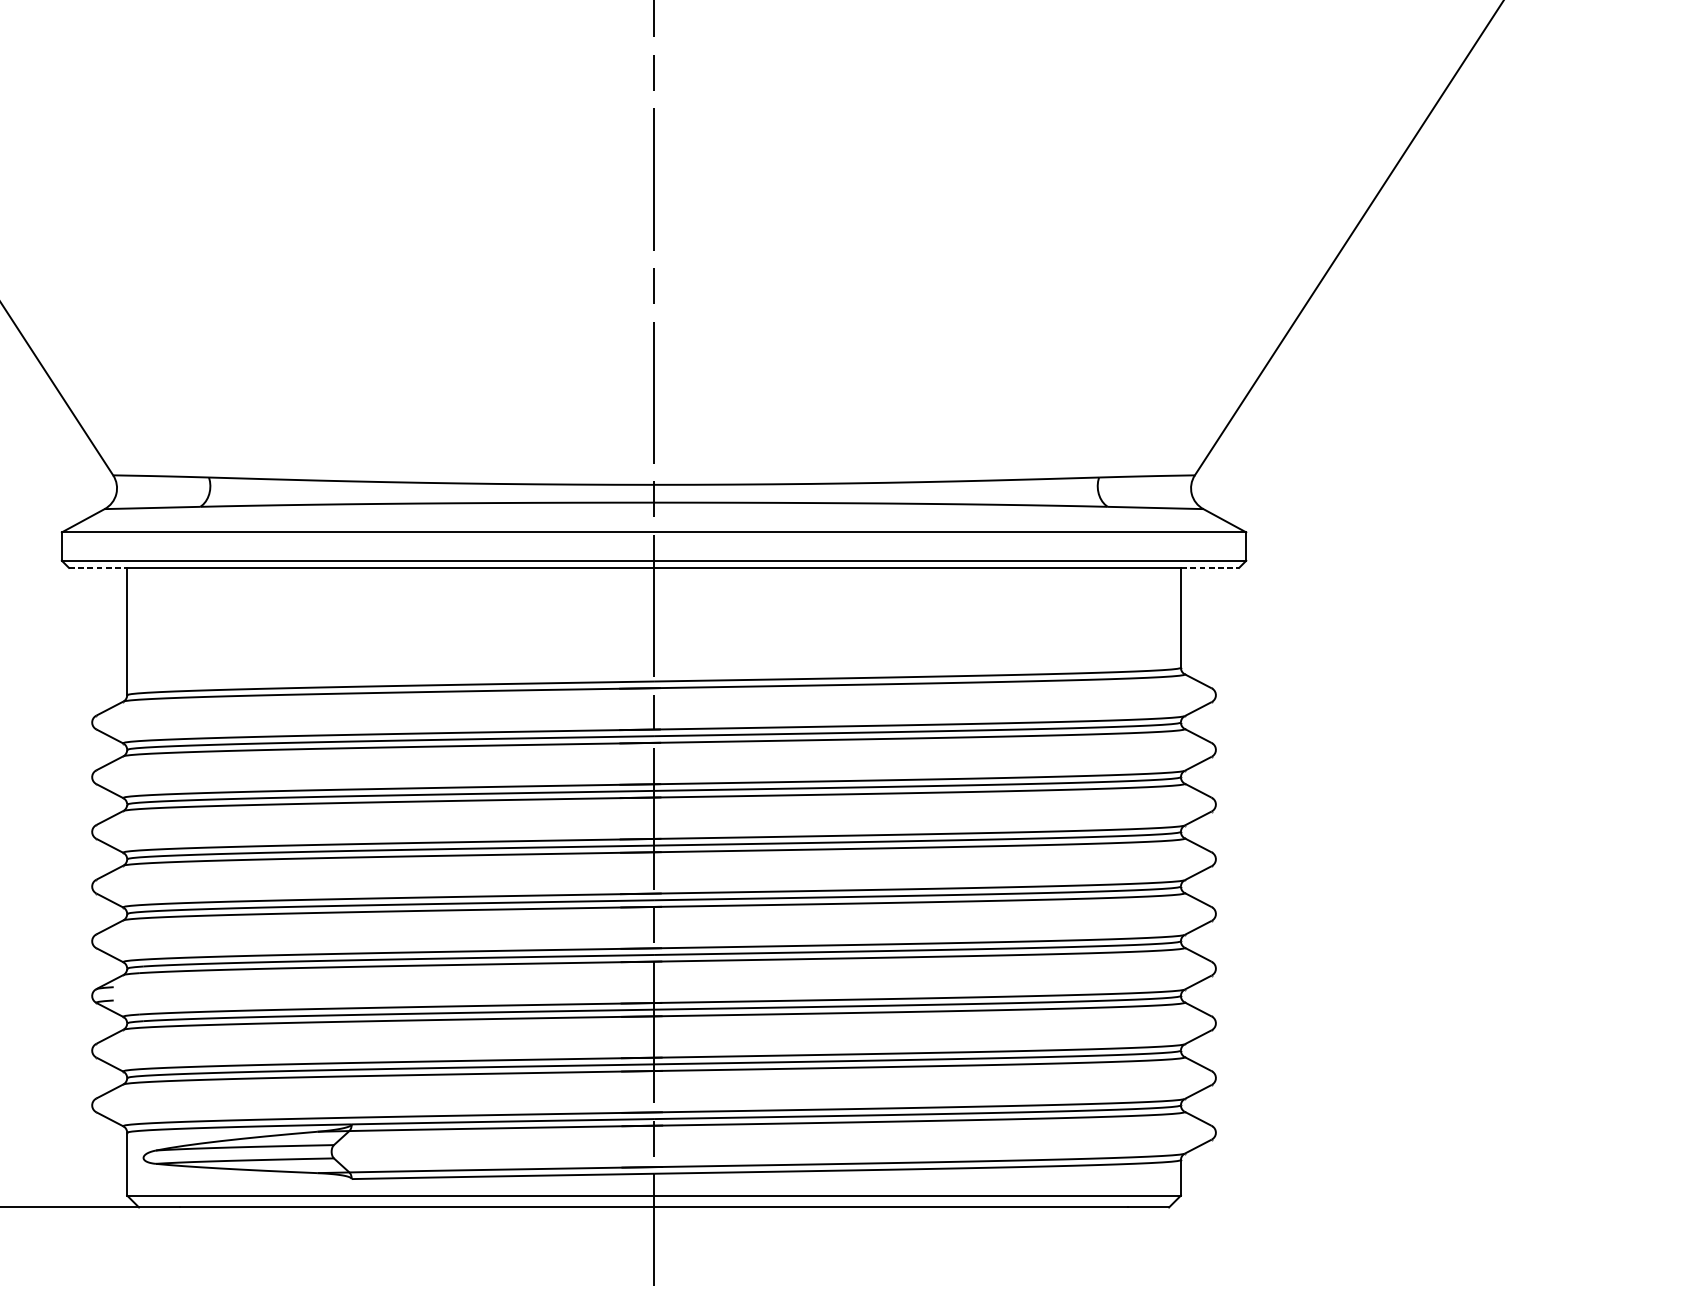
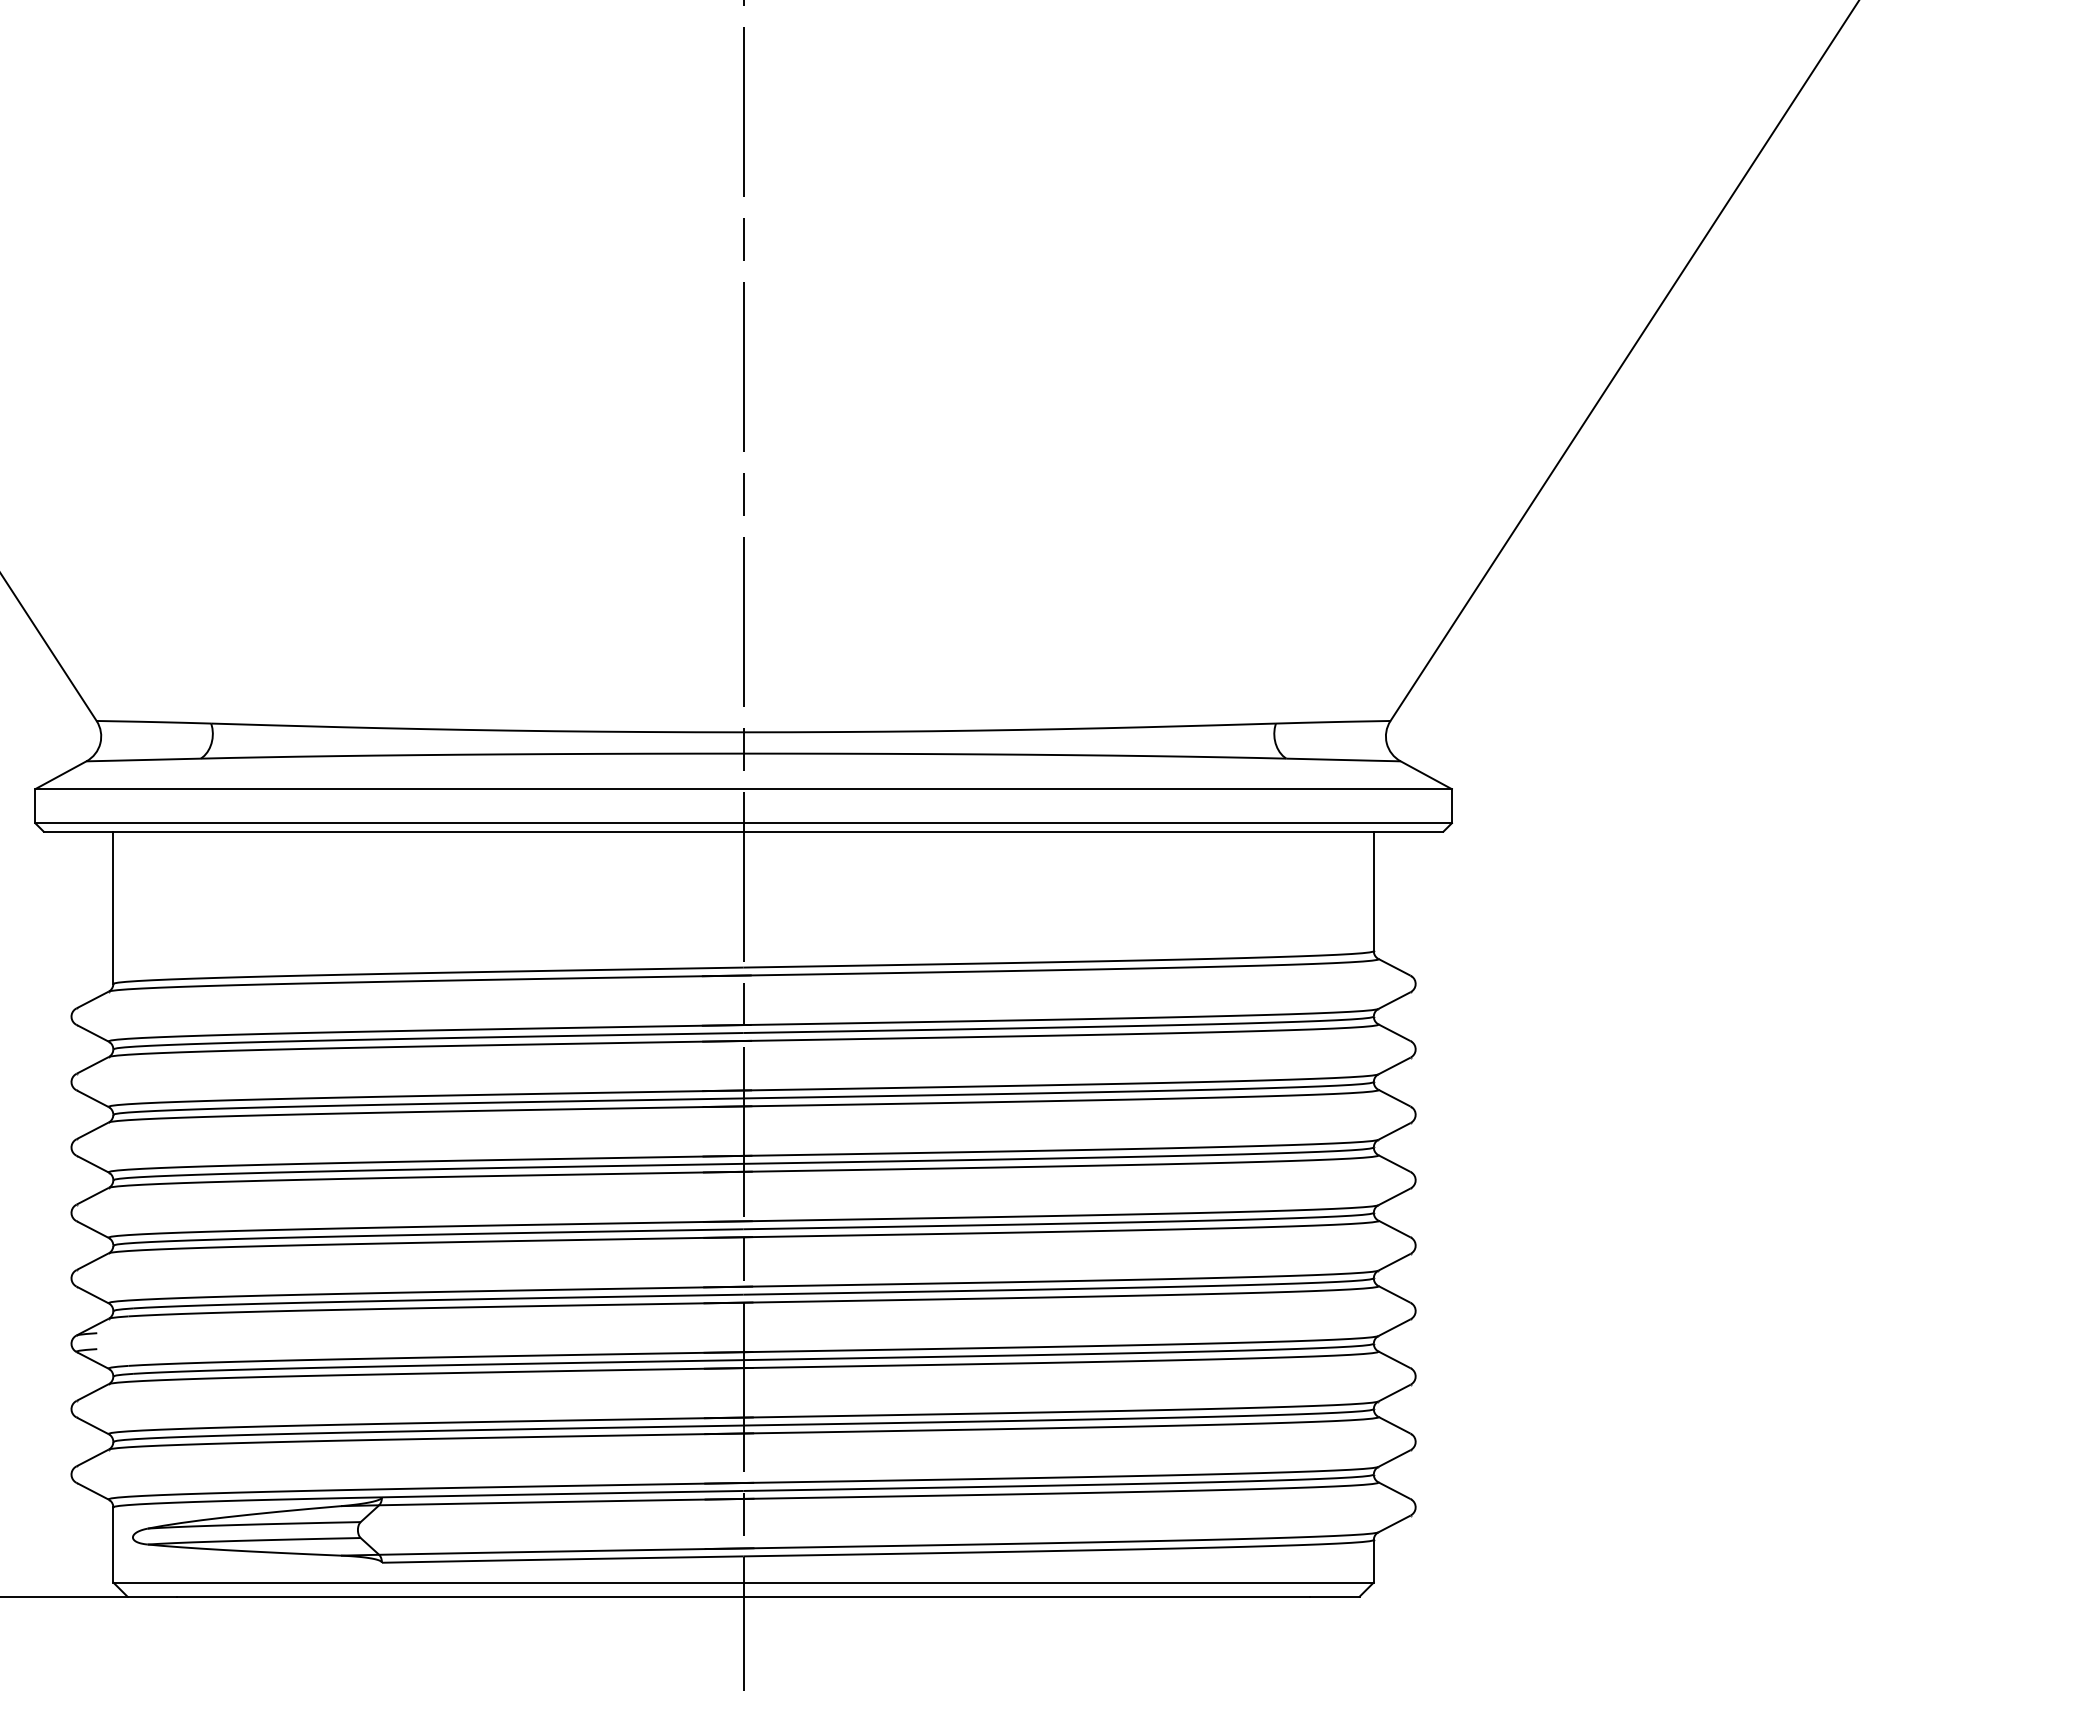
line: (98, 567) -> (78, 831), dashed -> solid
line: (1209, 567) -> (1408, 831), dashed -> solid

